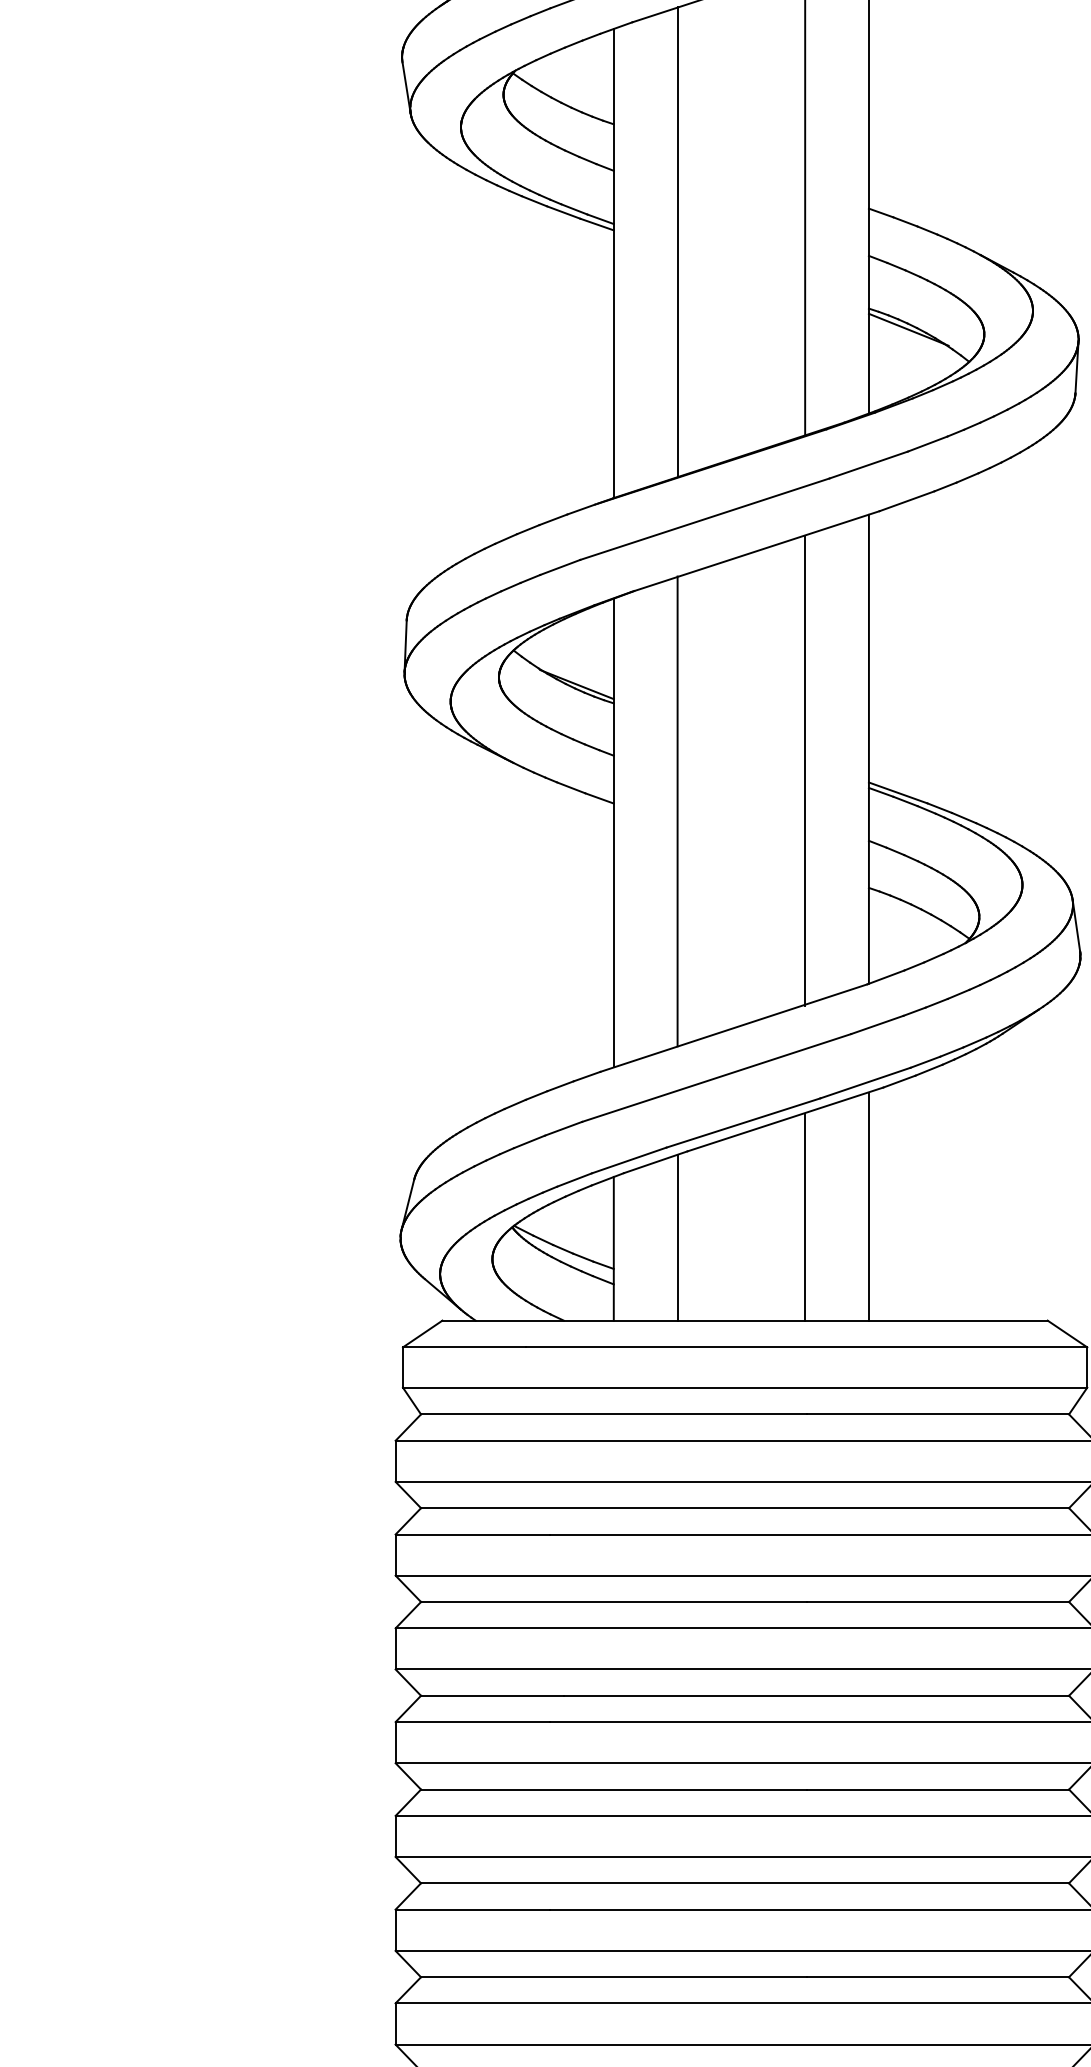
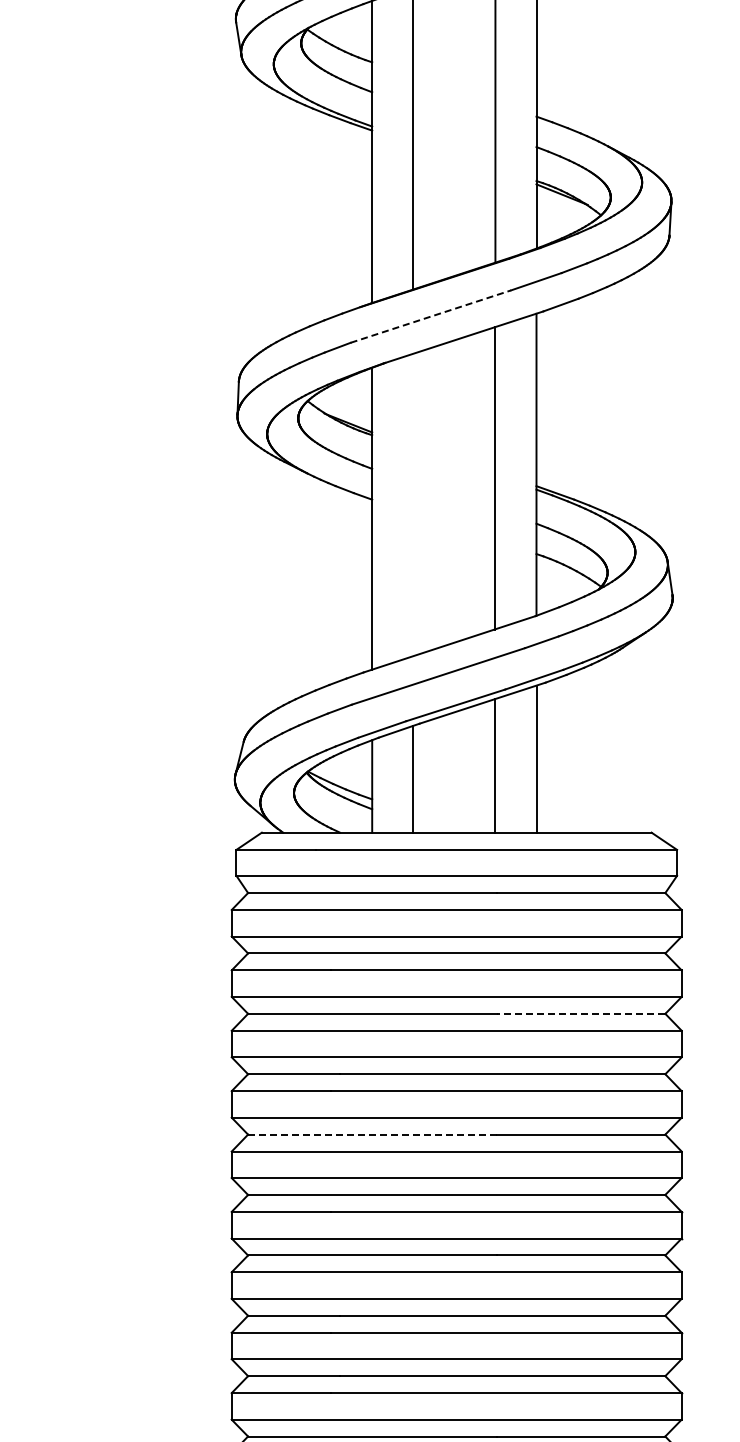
line: (705, 519) -> (431, 316), solid -> dashed
line: (677, 810) -> (413, 504), removed
line: (937, 1601) -> (580, 1013), solid -> dashed
line: (612, 1789) -> (371, 1134), solid -> dashed

